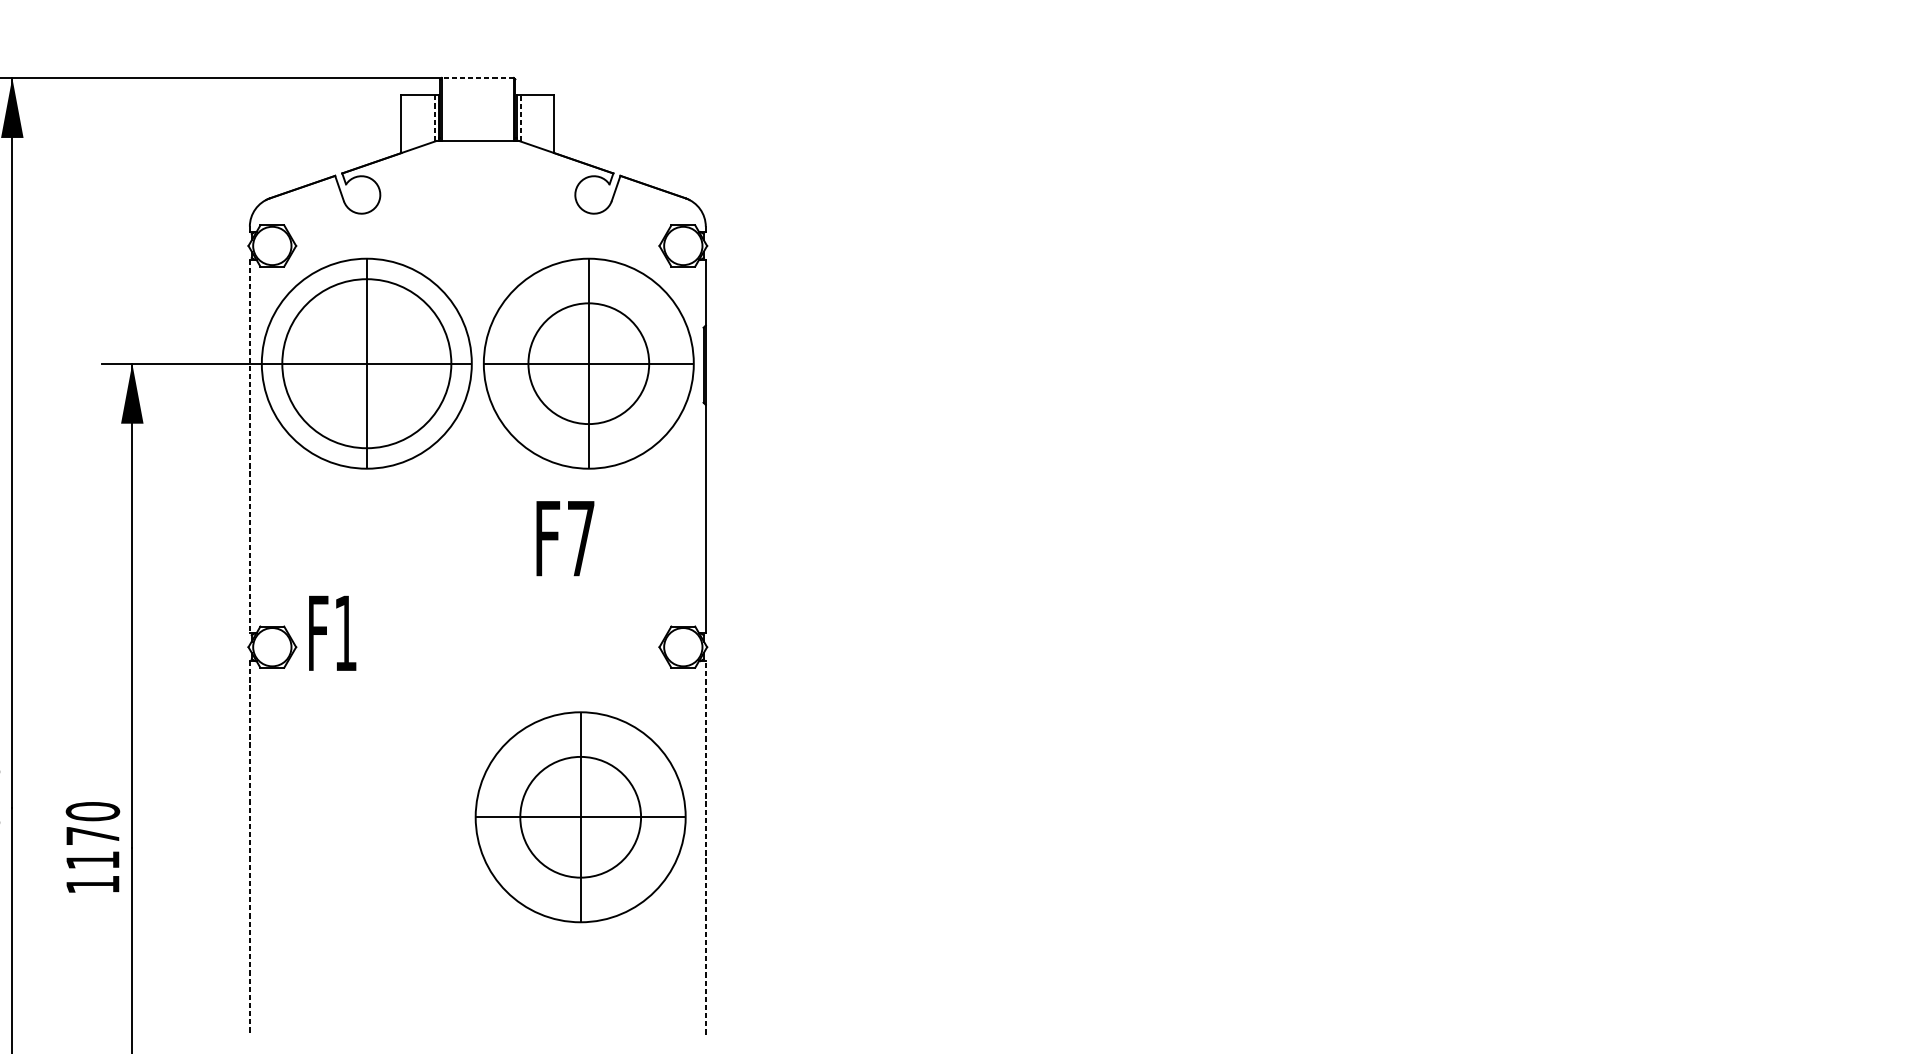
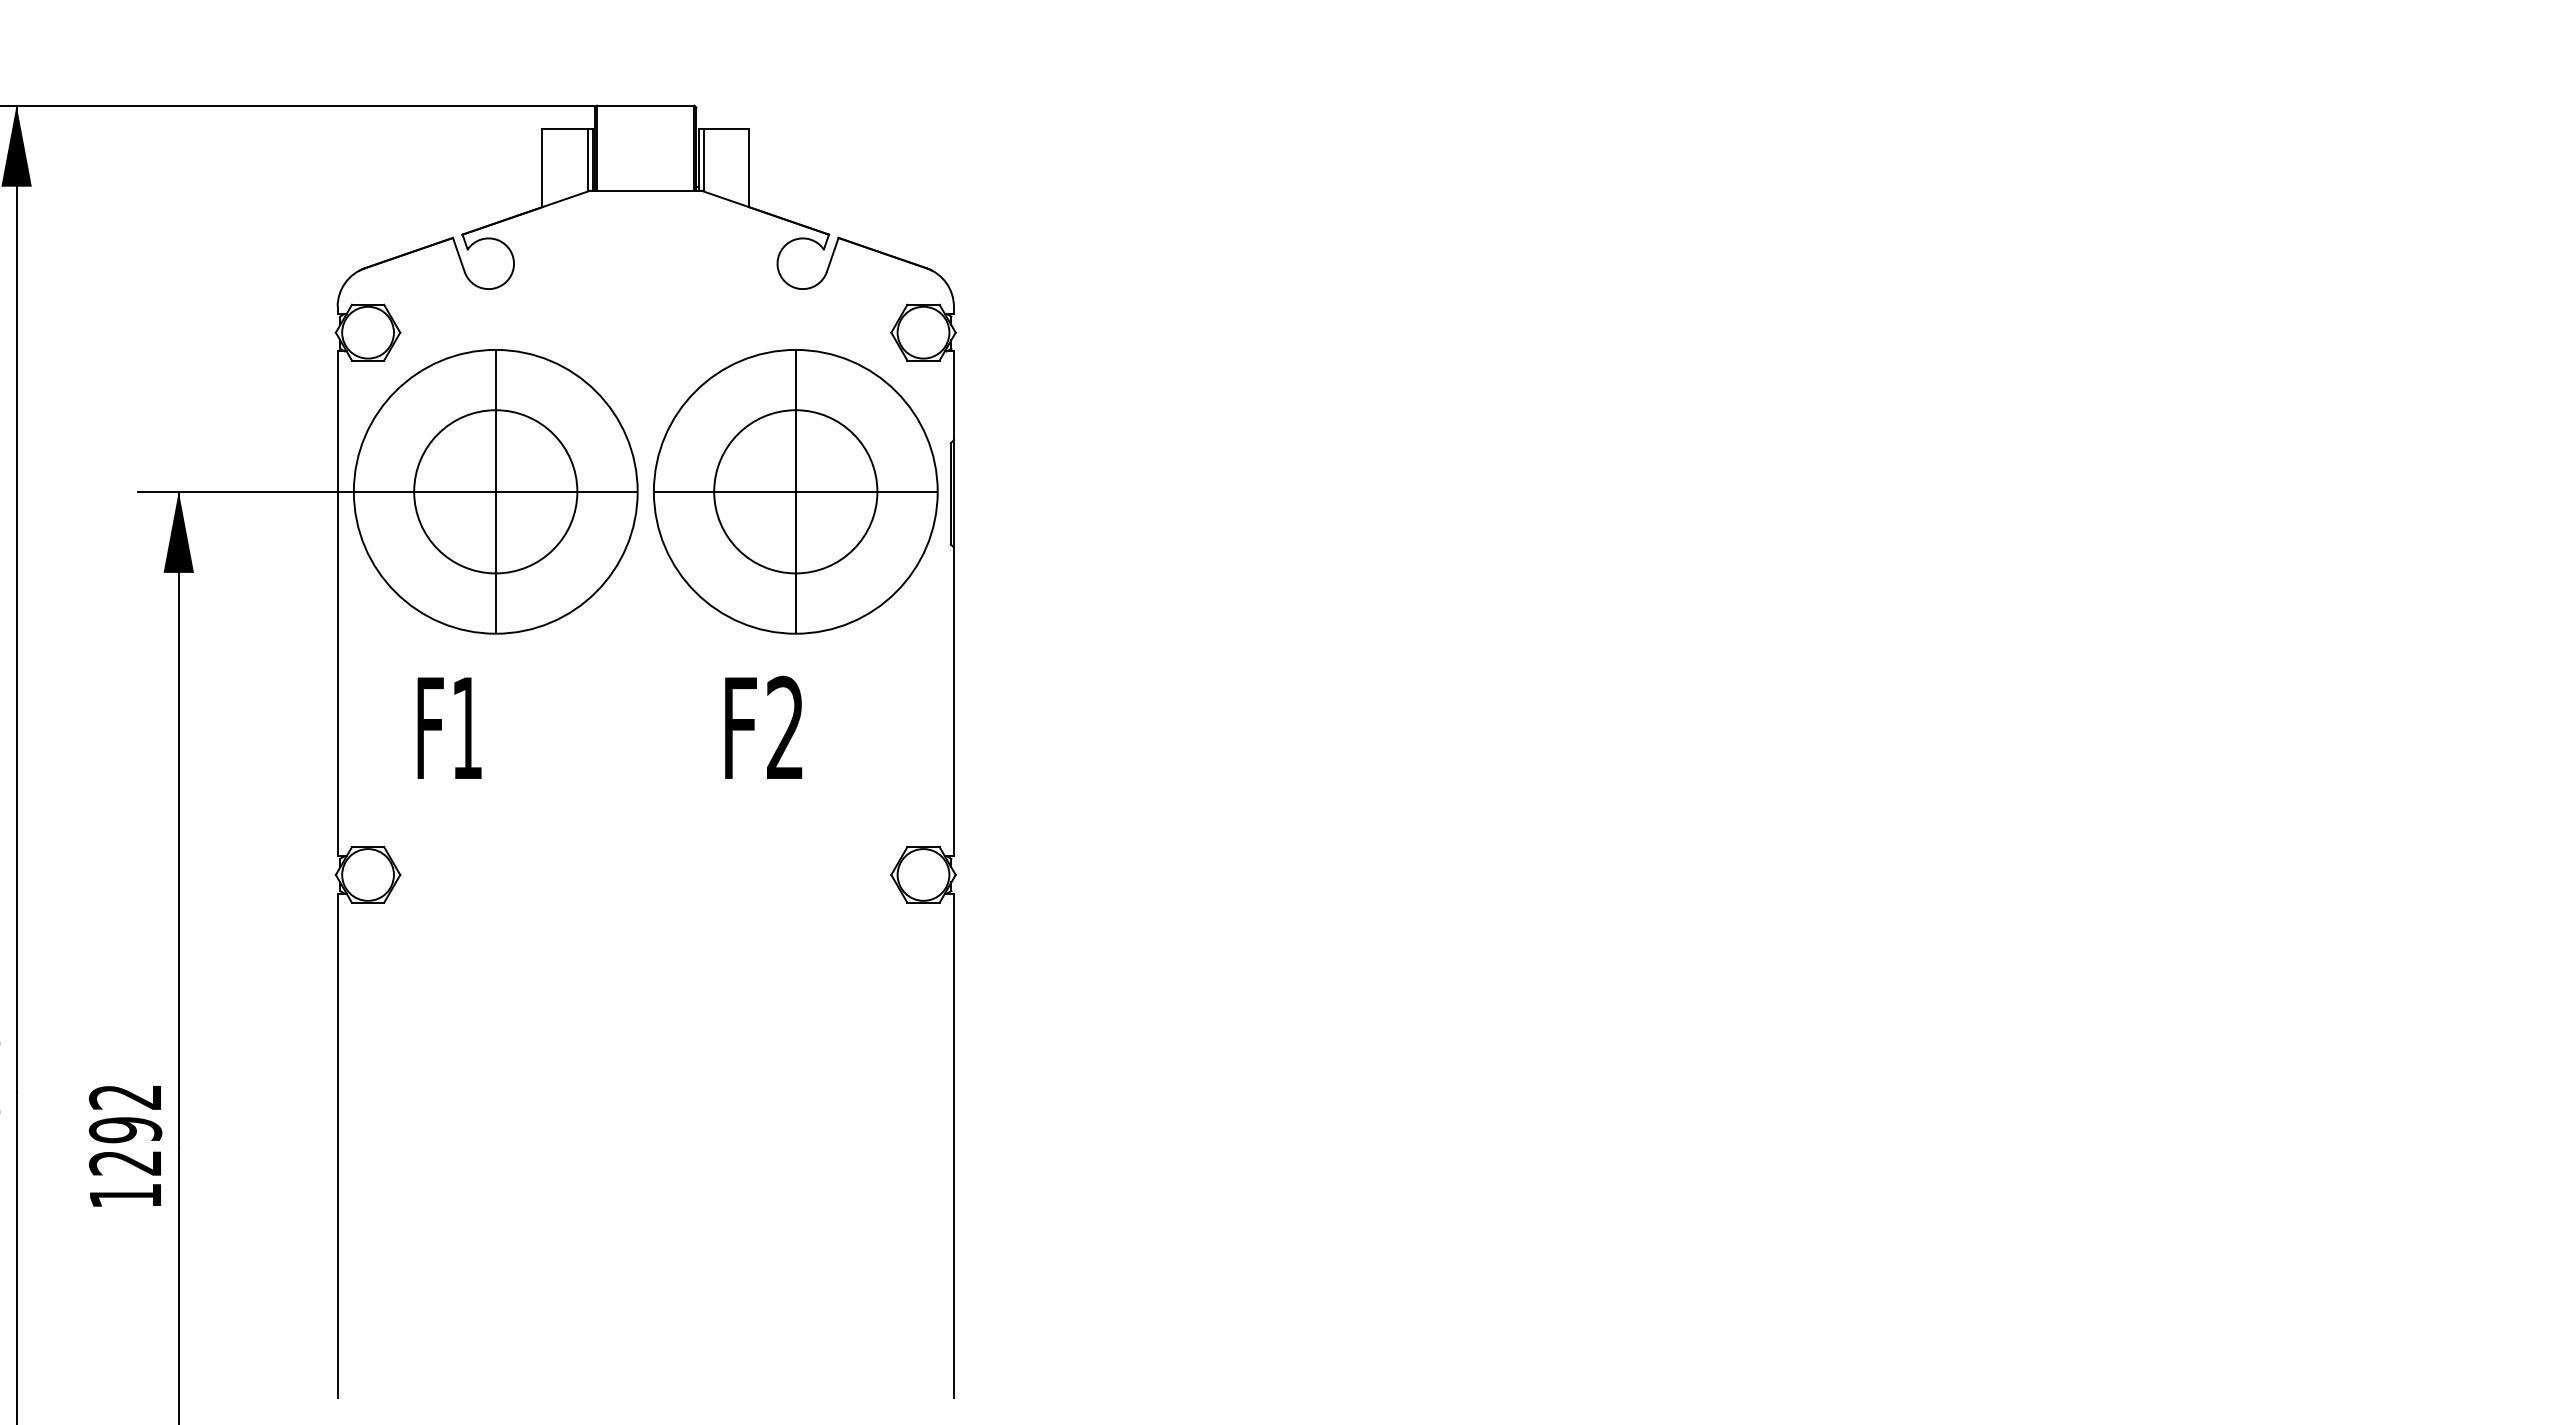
line: (477, 77) -> (645, 105), dashed -> solid
line: (520, 117) -> (703, 159), dashed -> solid
line: (435, 118) -> (588, 160), dashed -> solid
circle: (366, 363) -> (495, 491), size x0.71
line: (249, 447) -> (337, 604), dashed -> solid
text: (581, 537) -> (785, 726), F7 -> F2
text: (332, 632) -> (449, 727), moved
part: (580, 817) -> (784, 1104), removed
text: (92, 835) -> (125, 1129), 1170 -> 1292
line: (705, 847) -> (953, 1145), dashed -> solid
line: (249, 848) -> (337, 1146), dashed -> solid

